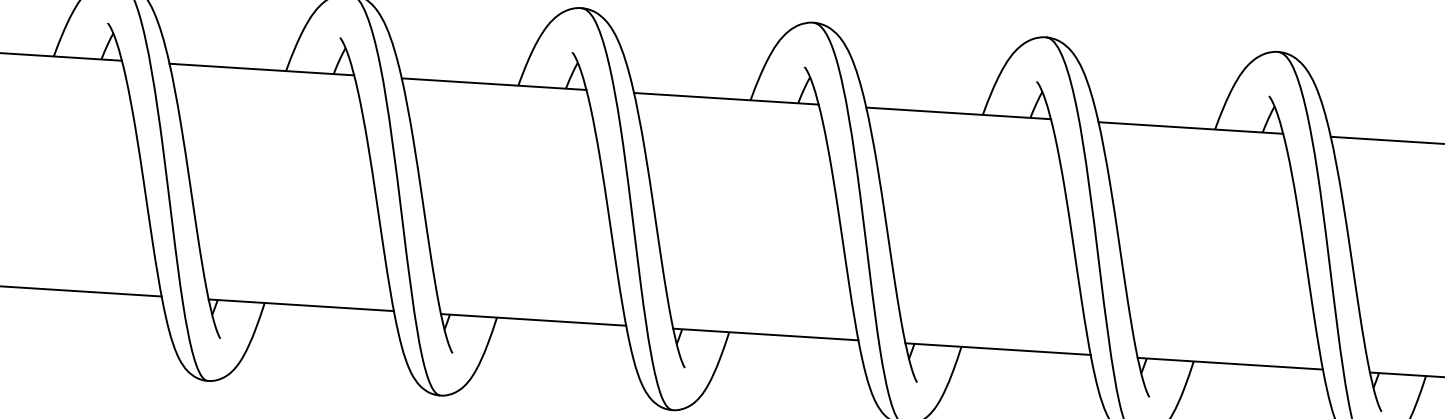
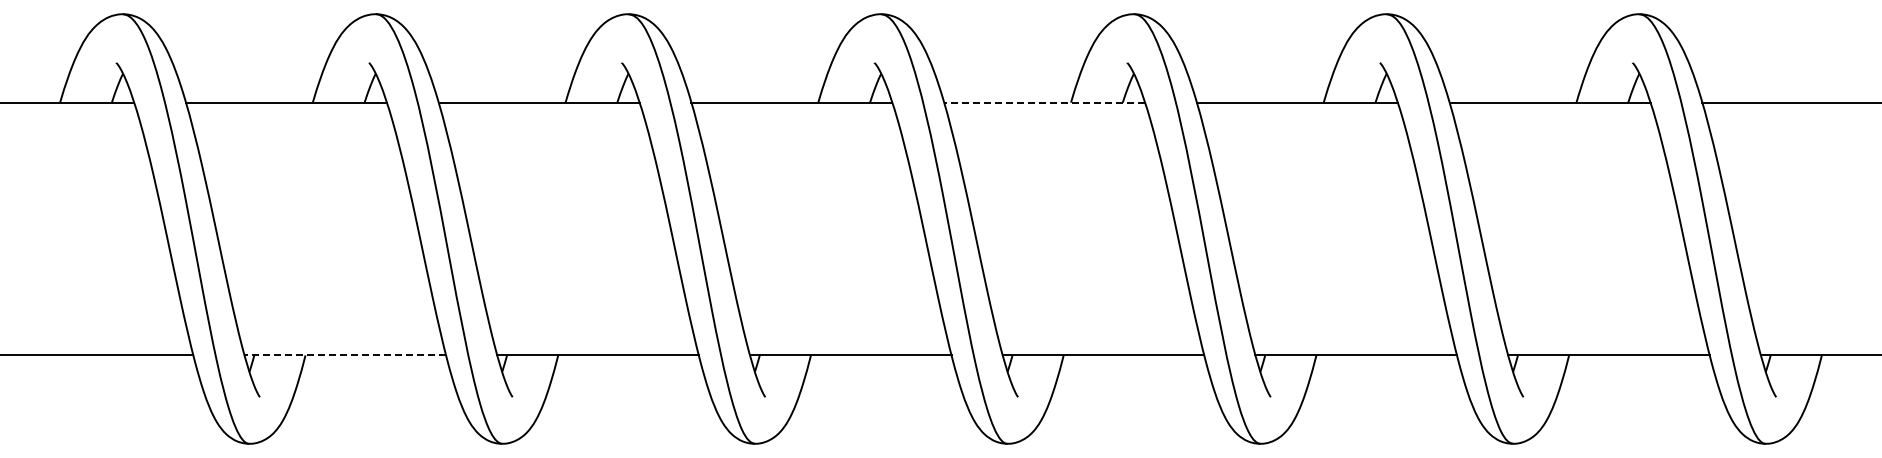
line: (958, 113) -> (1044, 102), solid -> dashed
line: (301, 305) -> (345, 355), solid -> dashed

